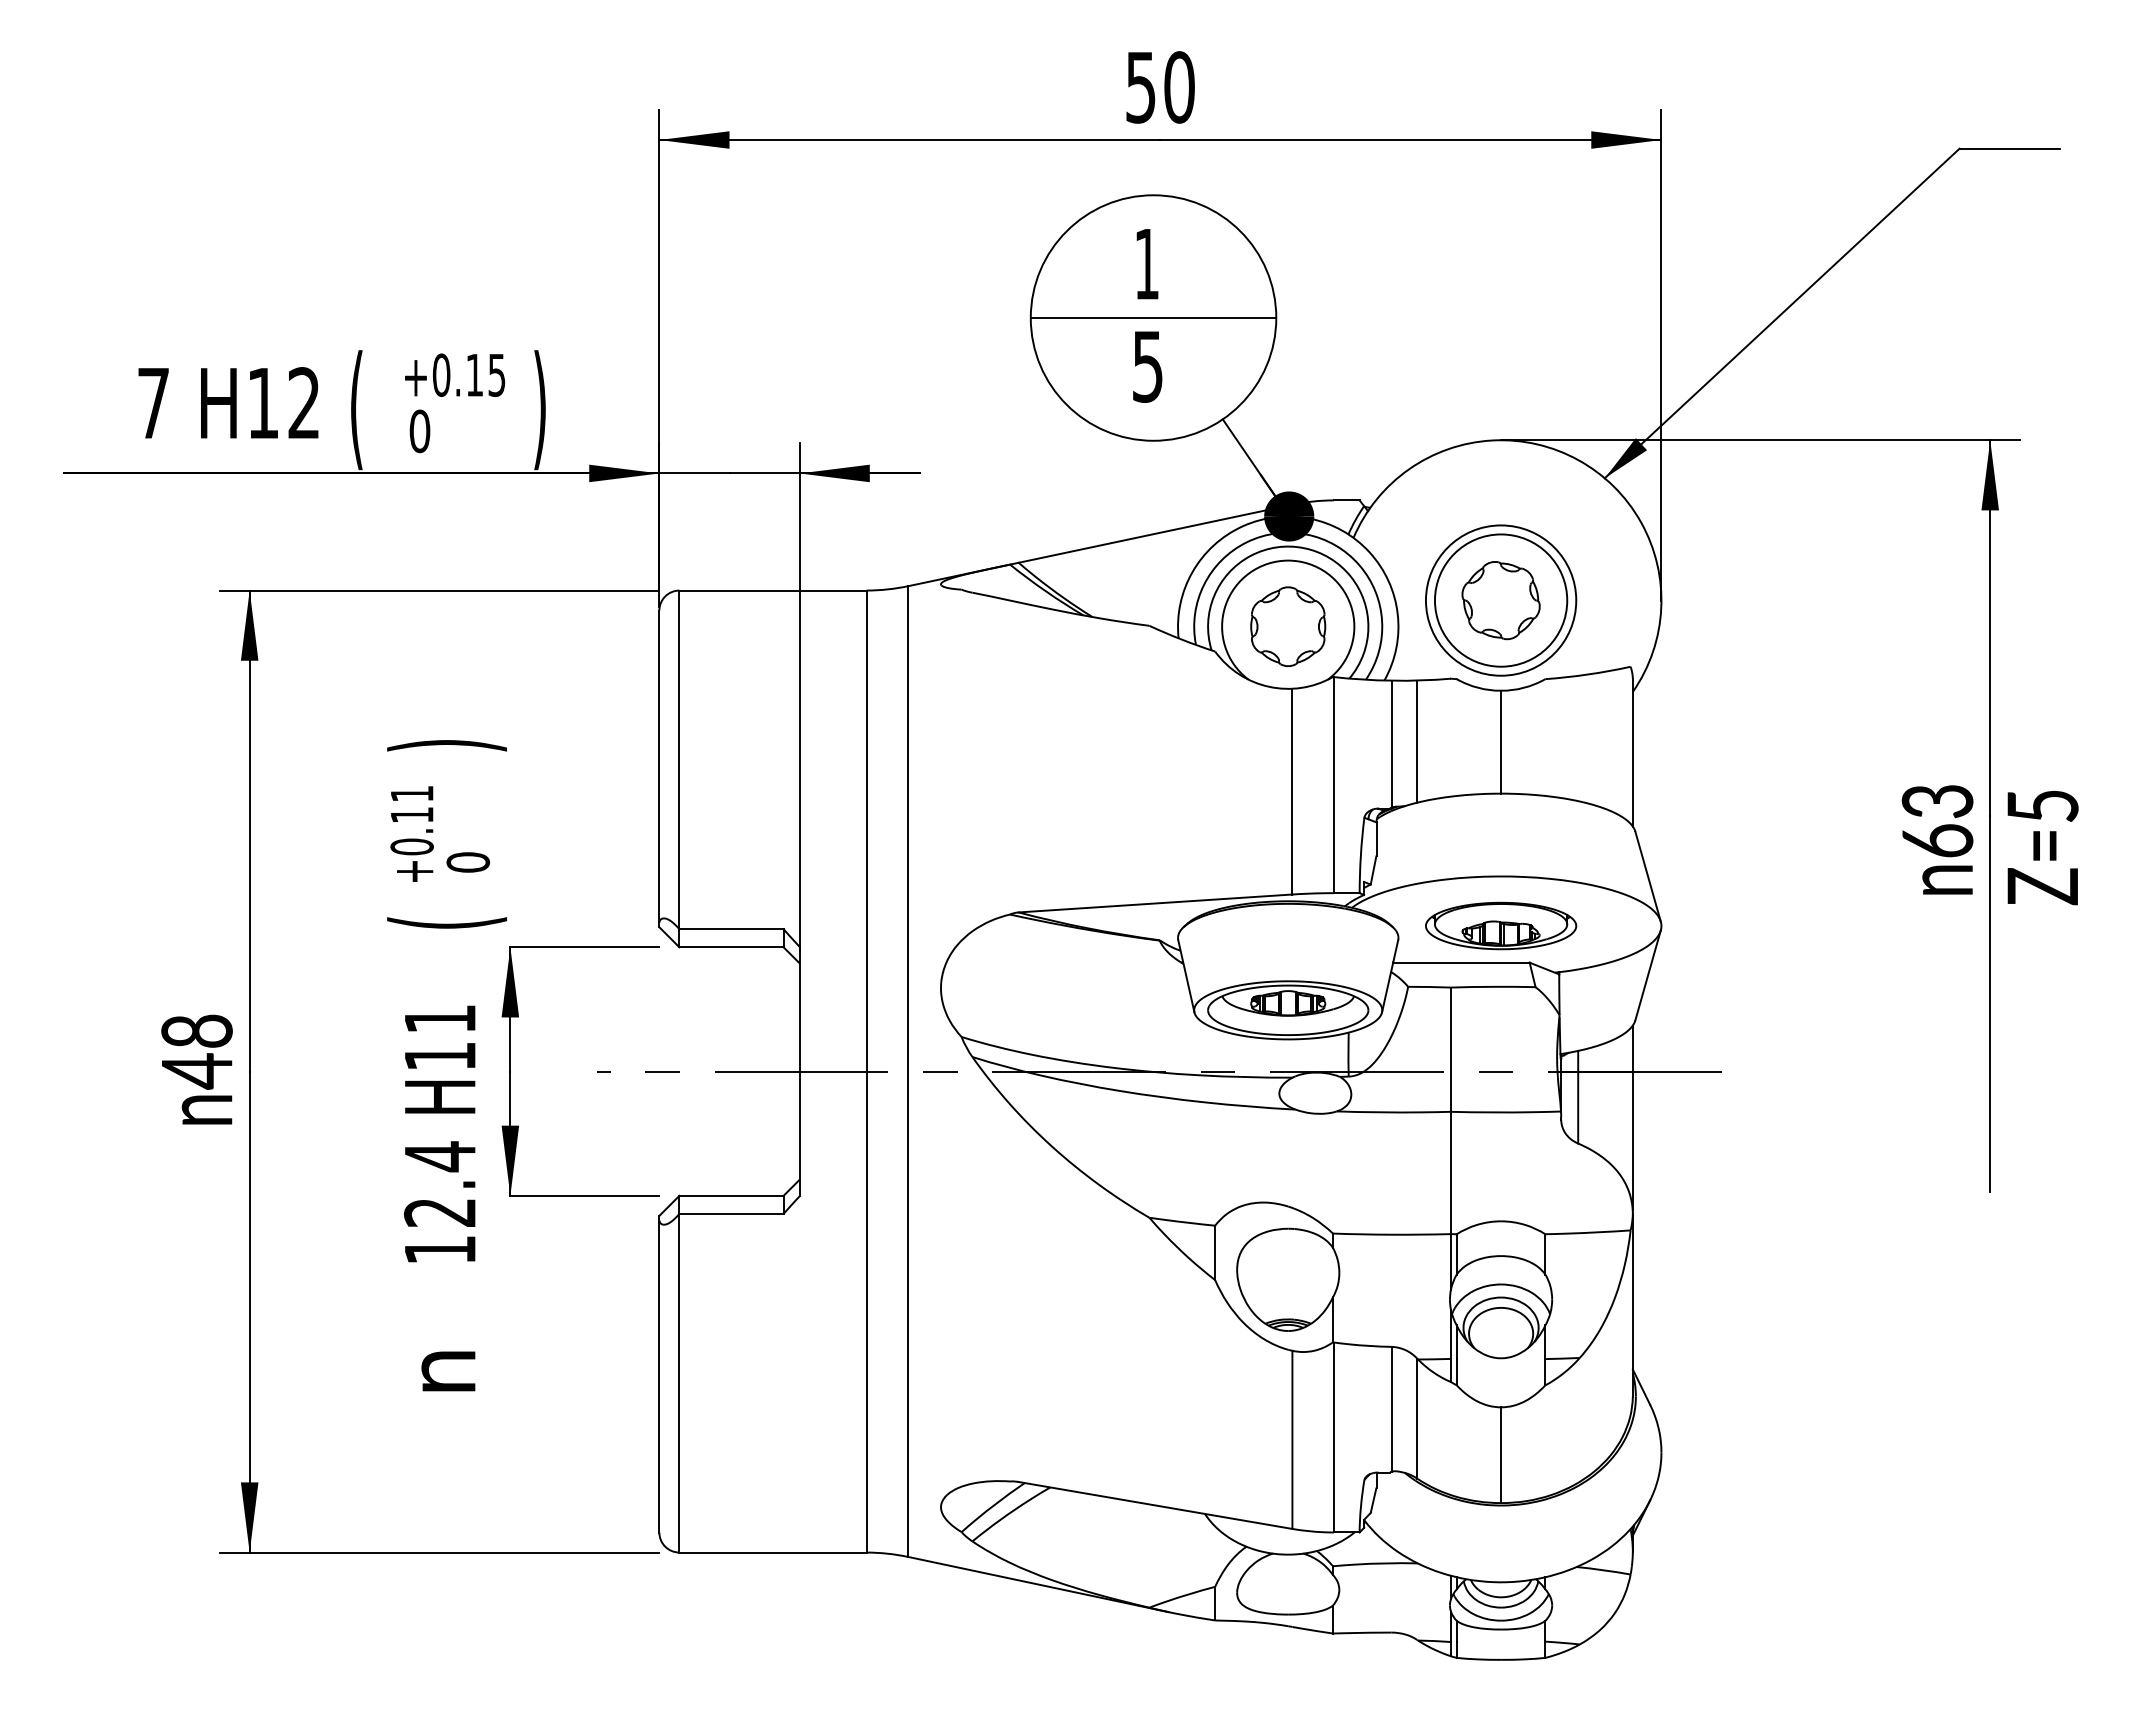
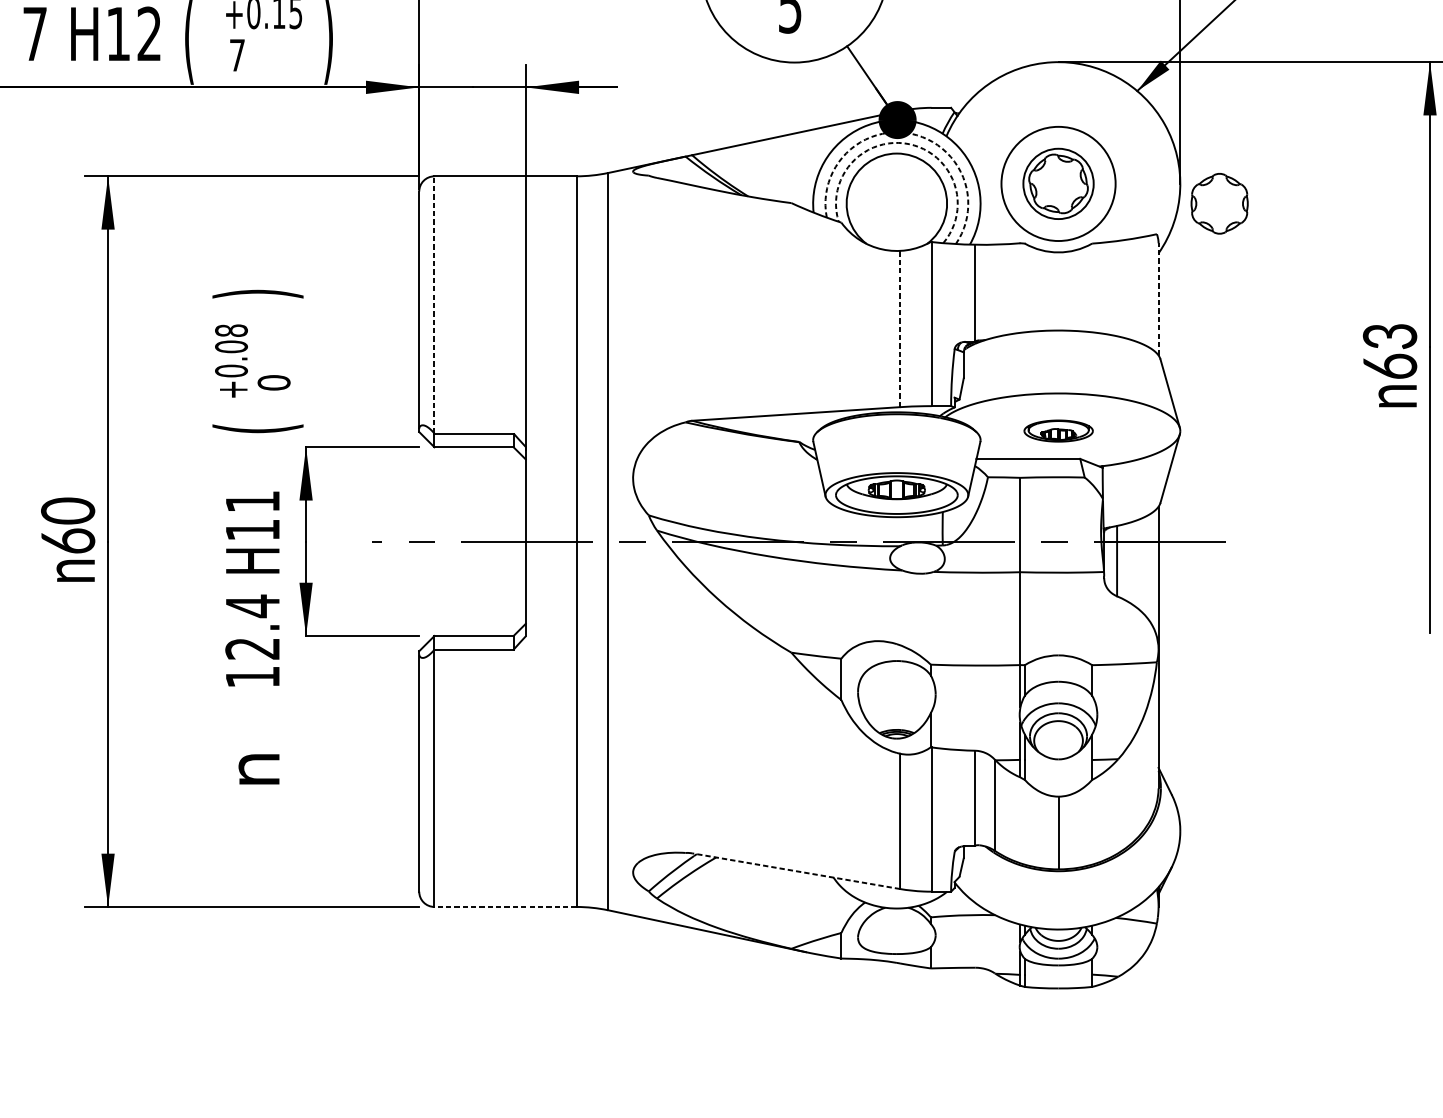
text: (419, 431) -> (237, 55), 0 -> 7
arc: (1307, 534) -> (911, 133), solid -> dashed
arc: (1304, 548) -> (909, 144), solid -> dashed
circle: (1500, 600) -> (1058, 183), size x0.7
part: (1288, 626) -> (1219, 203), moved
line: (1417, 741) -> (995, 290), removed
line: (1501, 741) -> (1058, 290), removed
line: (1632, 752) -> (1158, 299), solid -> dashed
line: (679, 759) -> (434, 304), solid -> dashed
line: (1292, 791) -> (900, 328), solid -> dashed
text: (411, 804) -> (230, 338), +0.11 -> +0.08
part: (1501, 925) -> (1058, 430), size x0.6
text: (196, 1051) -> (67, 526), 48 -> 60
line: (1155, 1505) -> (796, 871), solid -> dashed
line: (772, 1552) -> (505, 906), solid -> dashed

